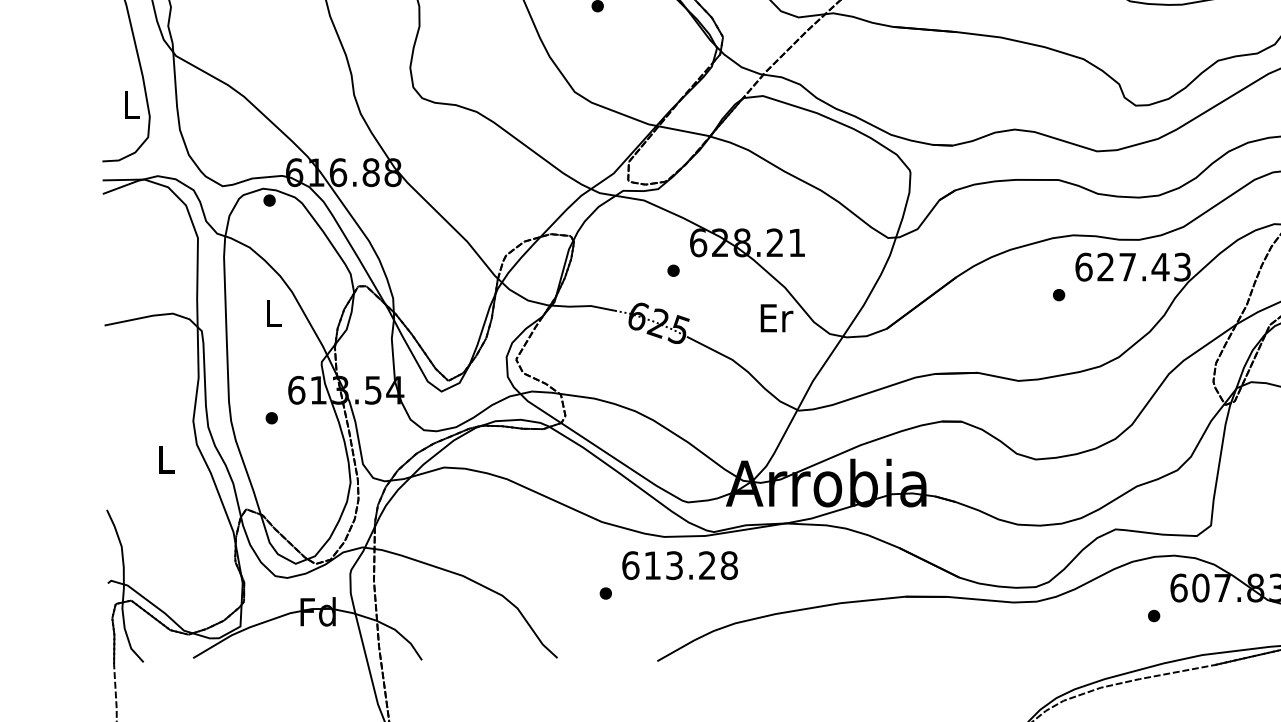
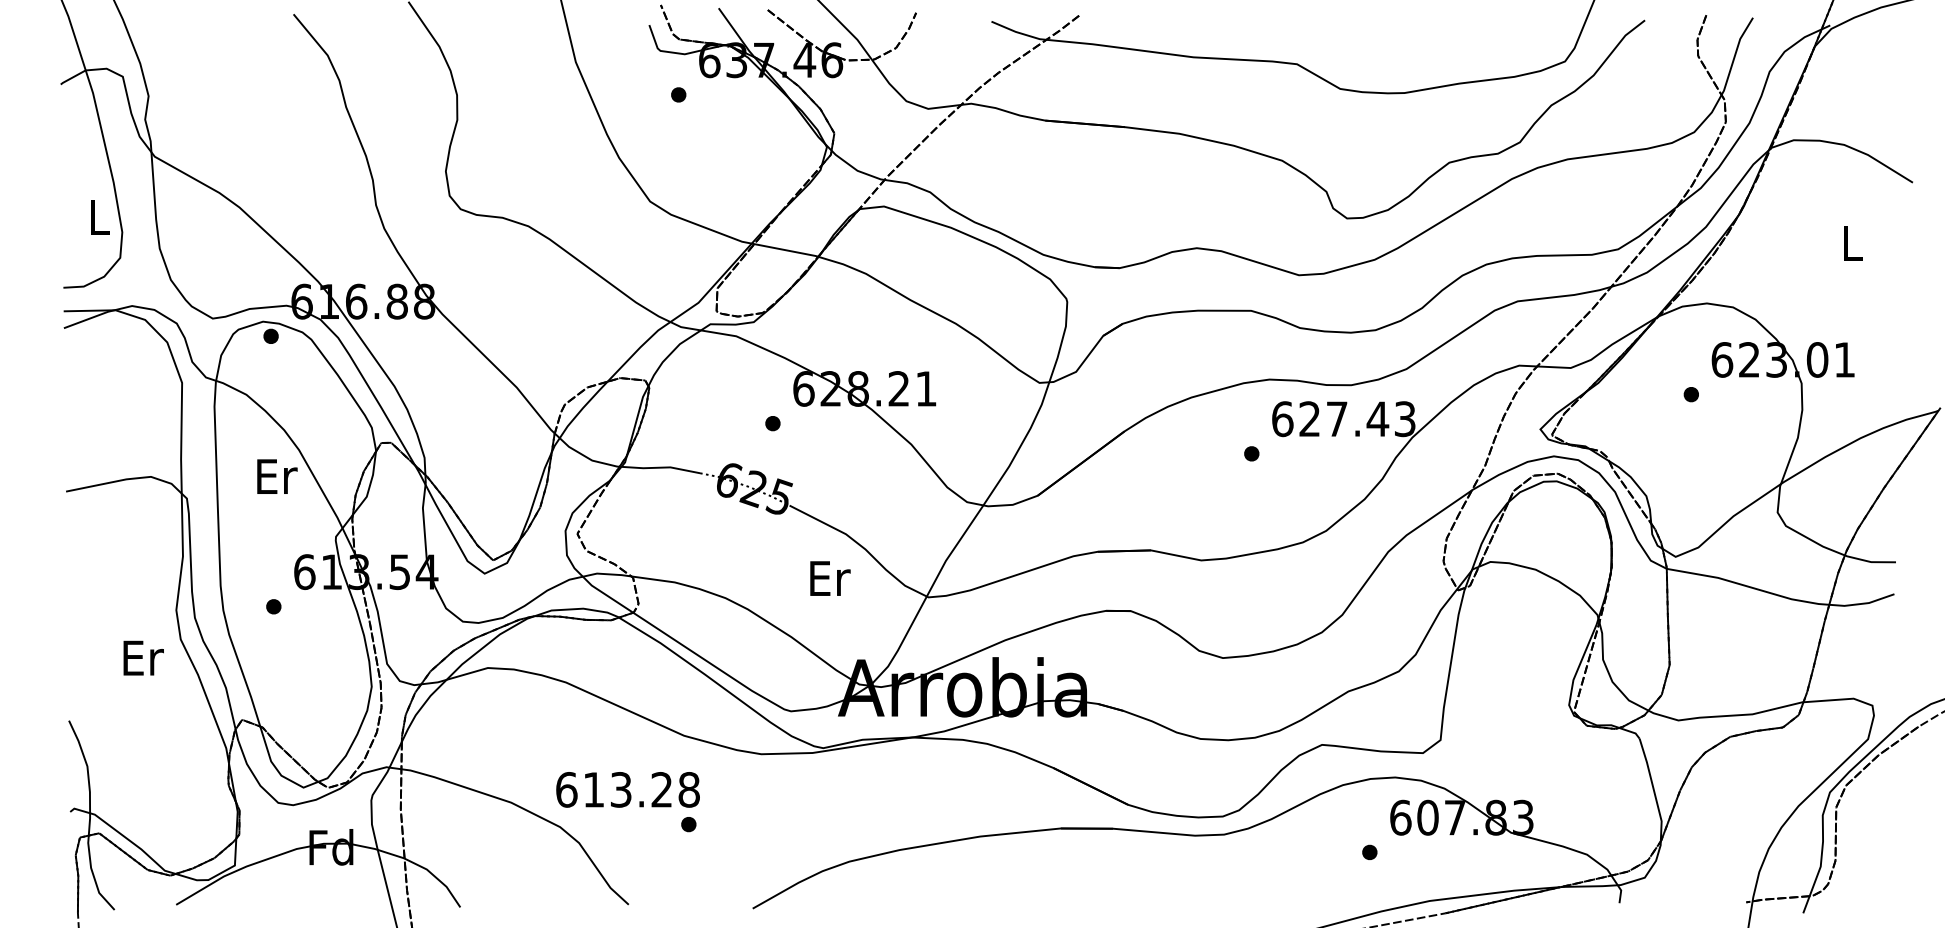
text: (274, 313) -> (277, 476), L -> Er
text: (777, 318) -> (830, 578), moved
text: (166, 459) -> (143, 657), L -> Er
text: (679, 565) -> (627, 789), moved

